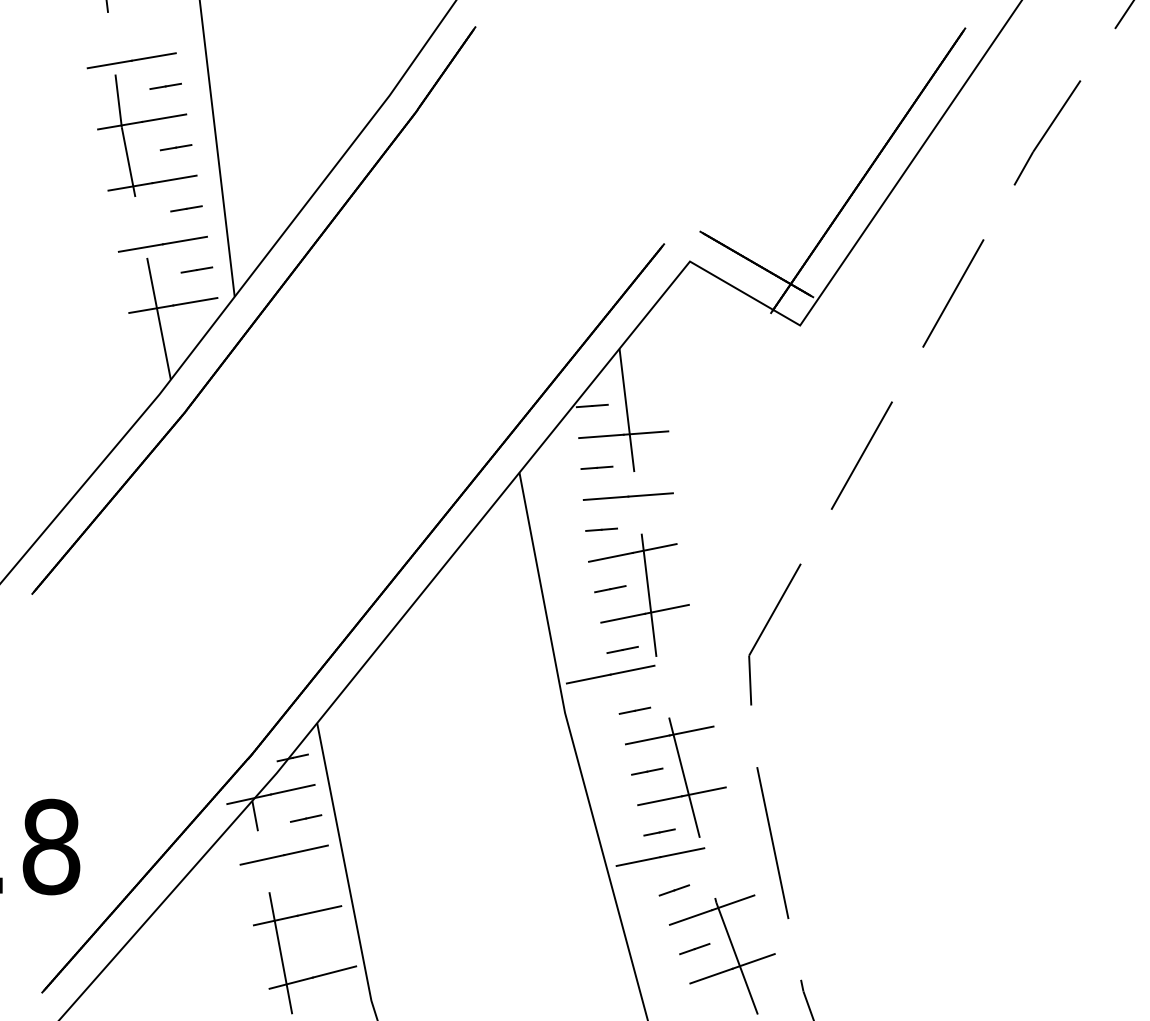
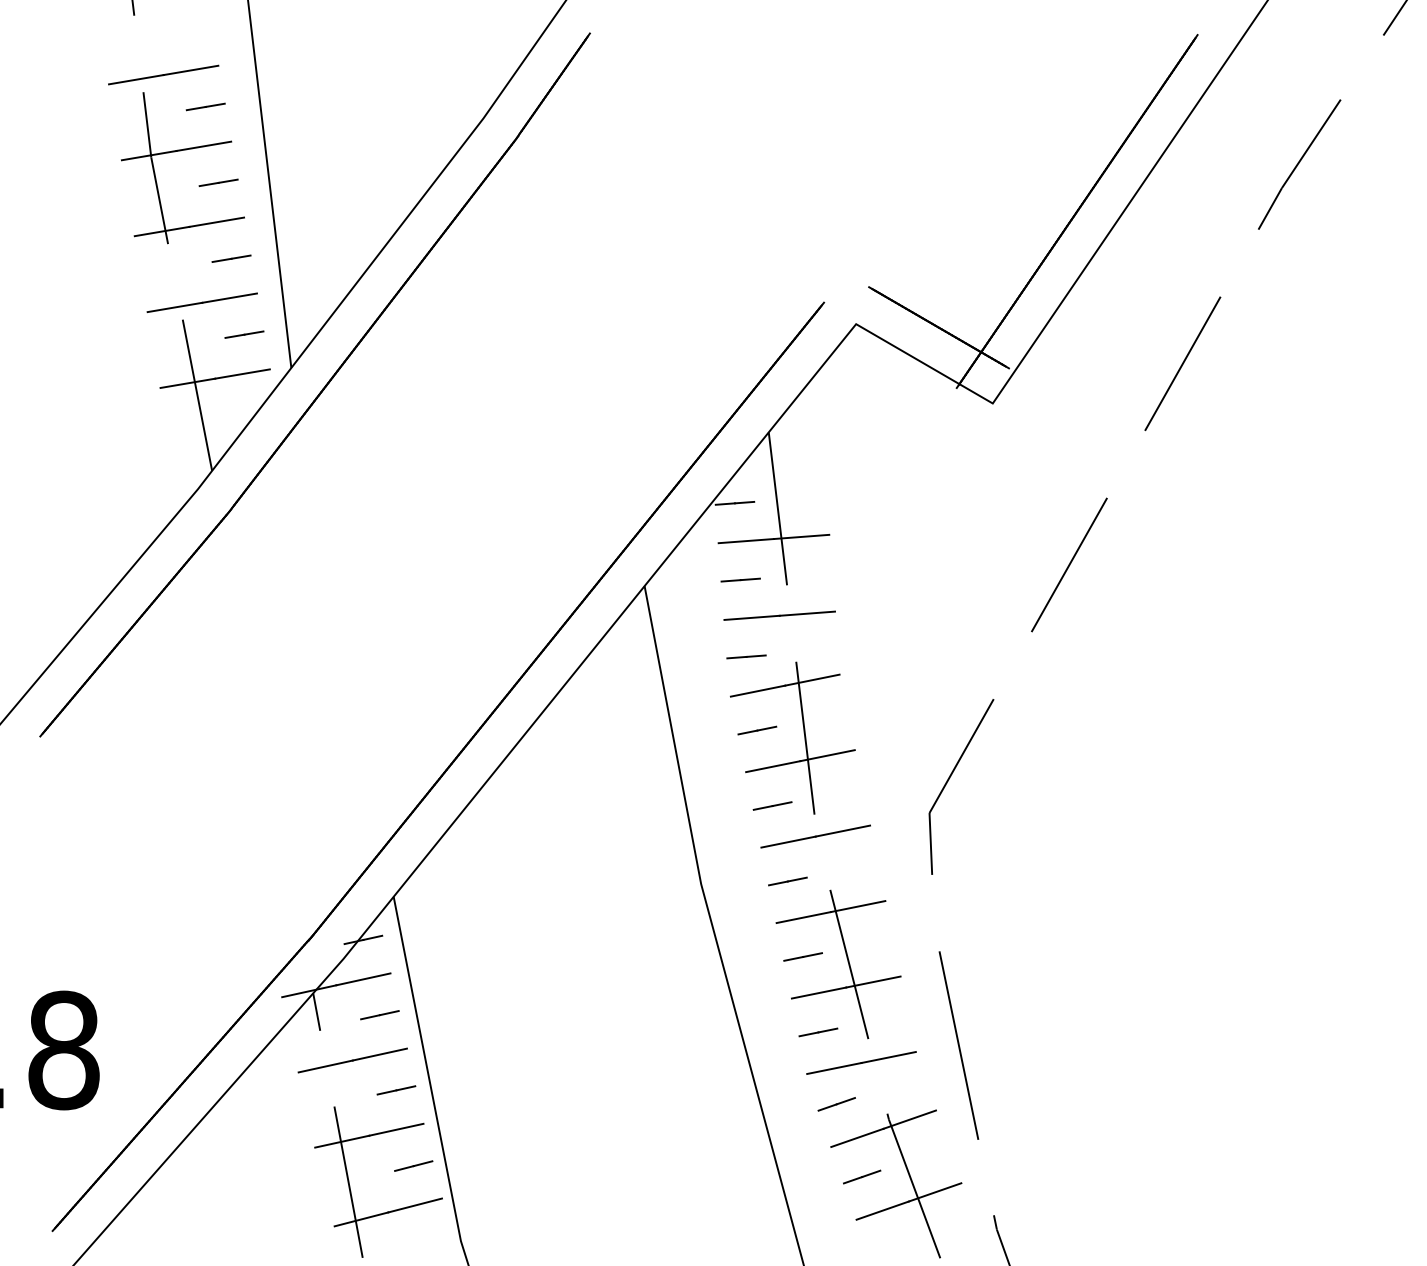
line: (610, 674) -> (815, 836), moved
line: (660, 856) -> (861, 1062), moved
line: (319, 879) -> (396, 1090), added
line: (333, 939) -> (413, 1165), added

